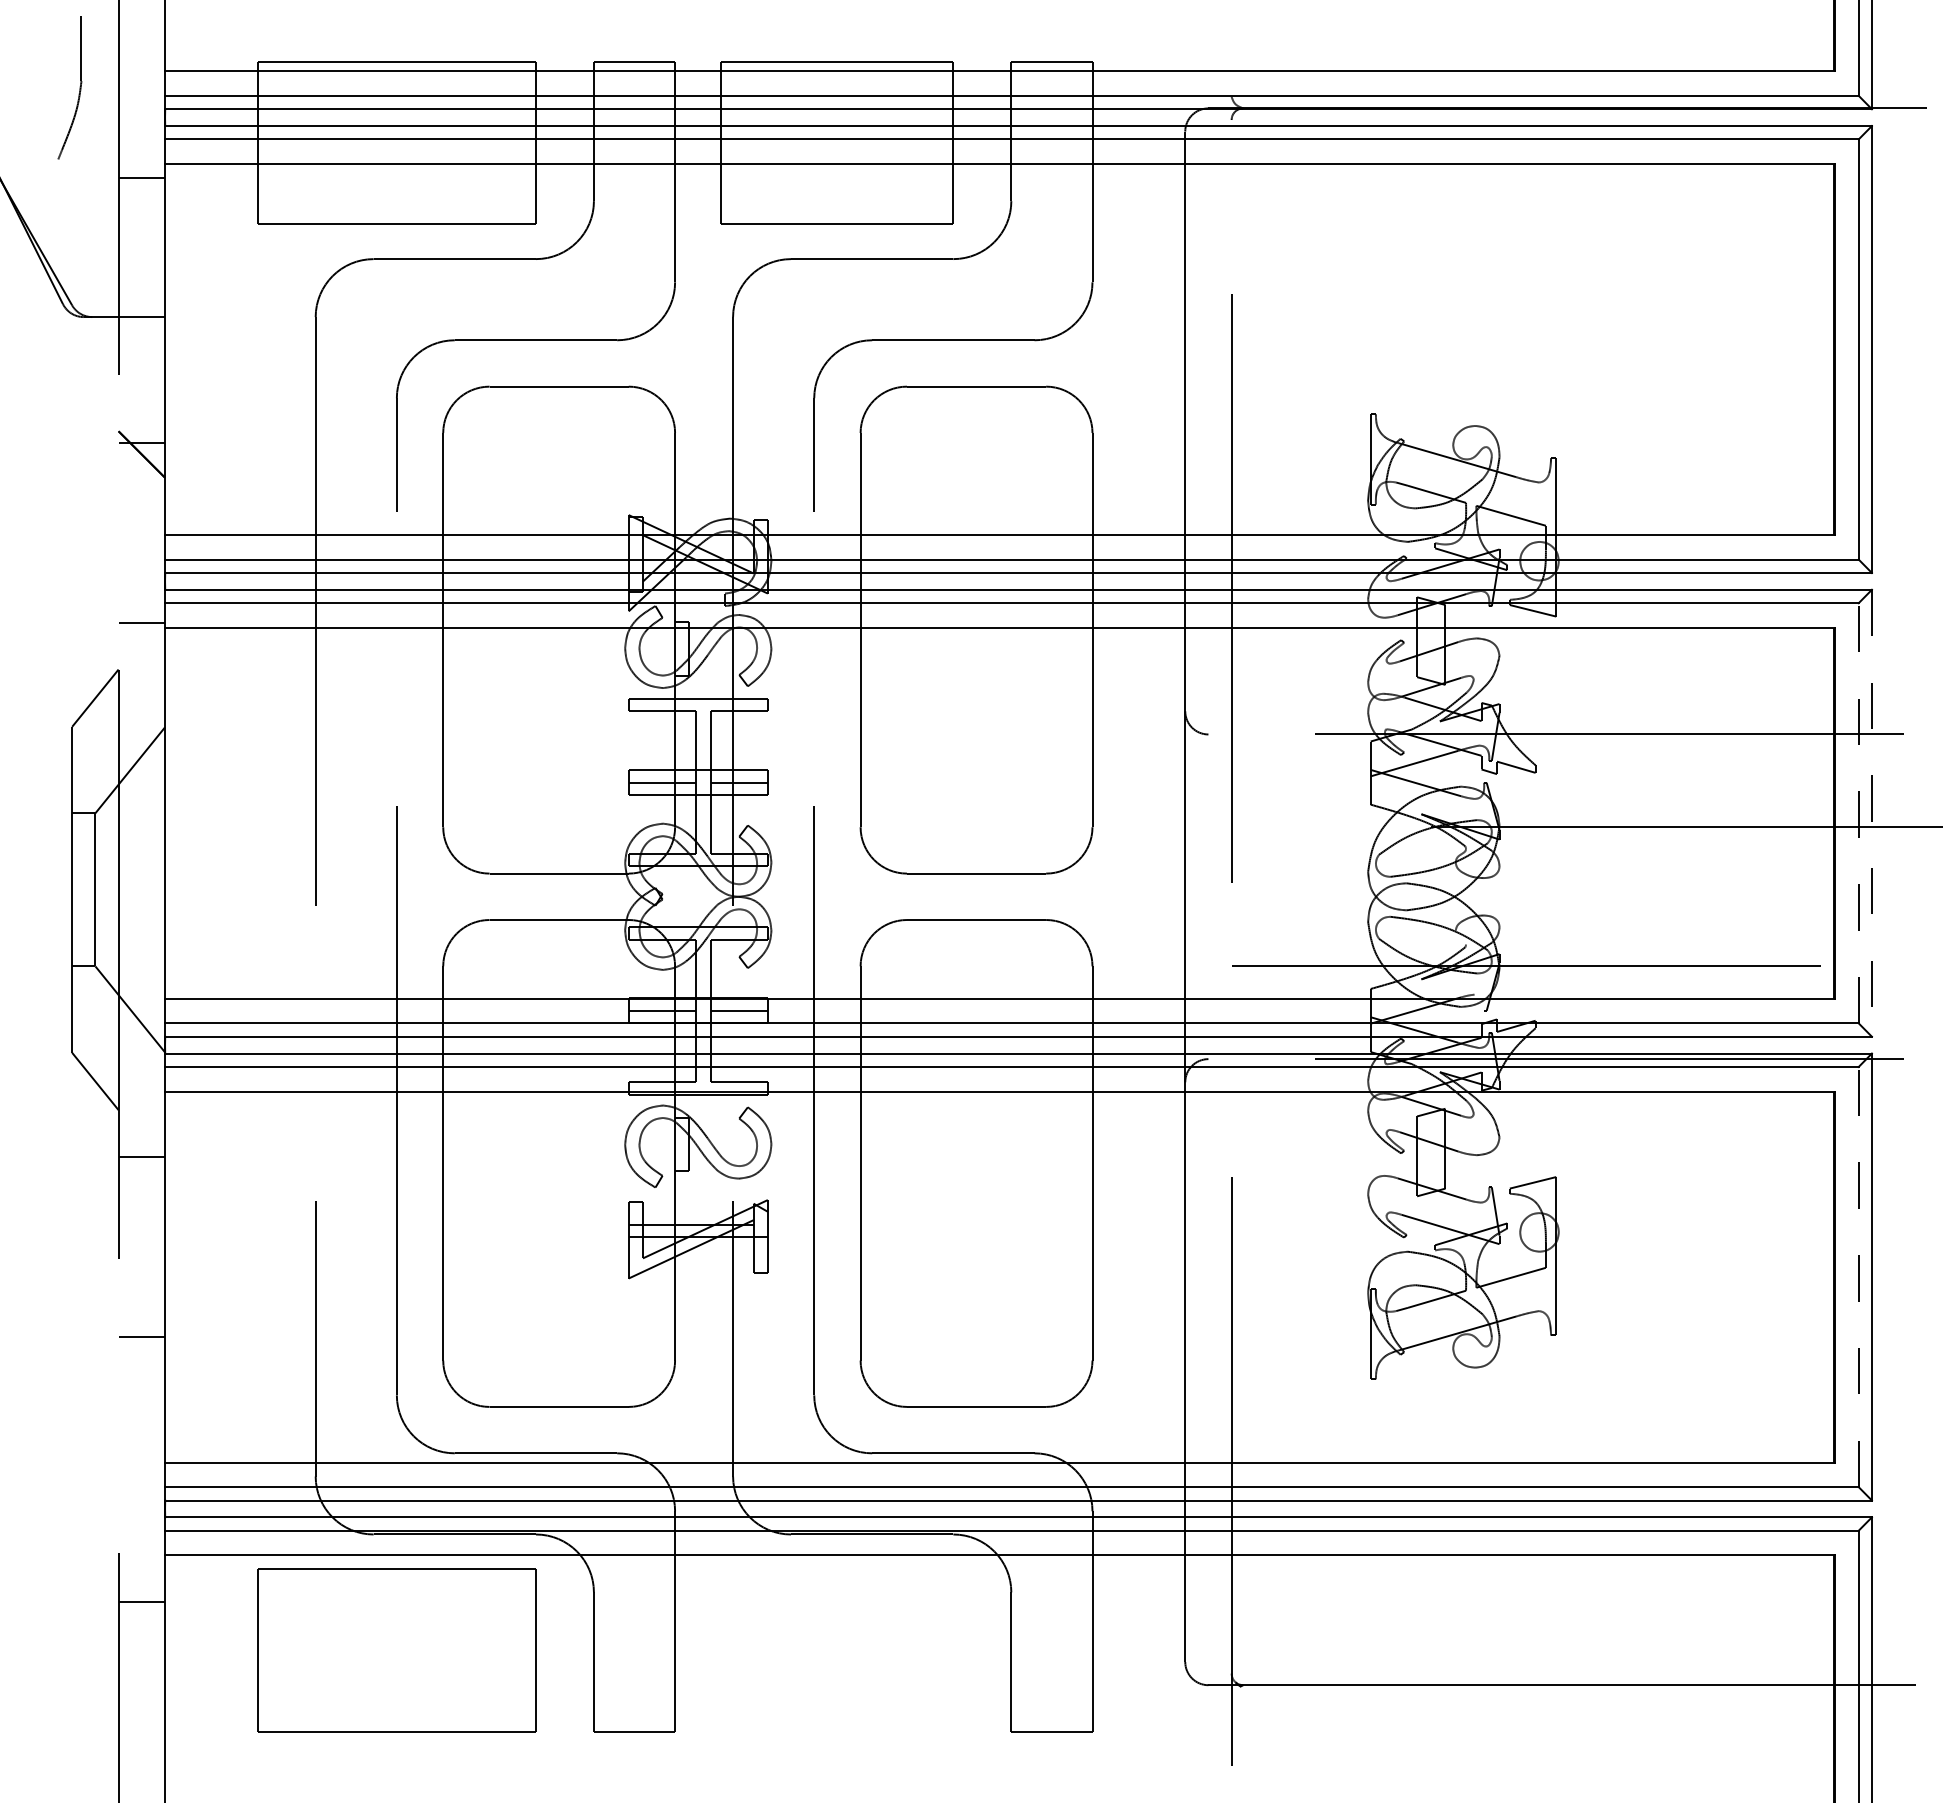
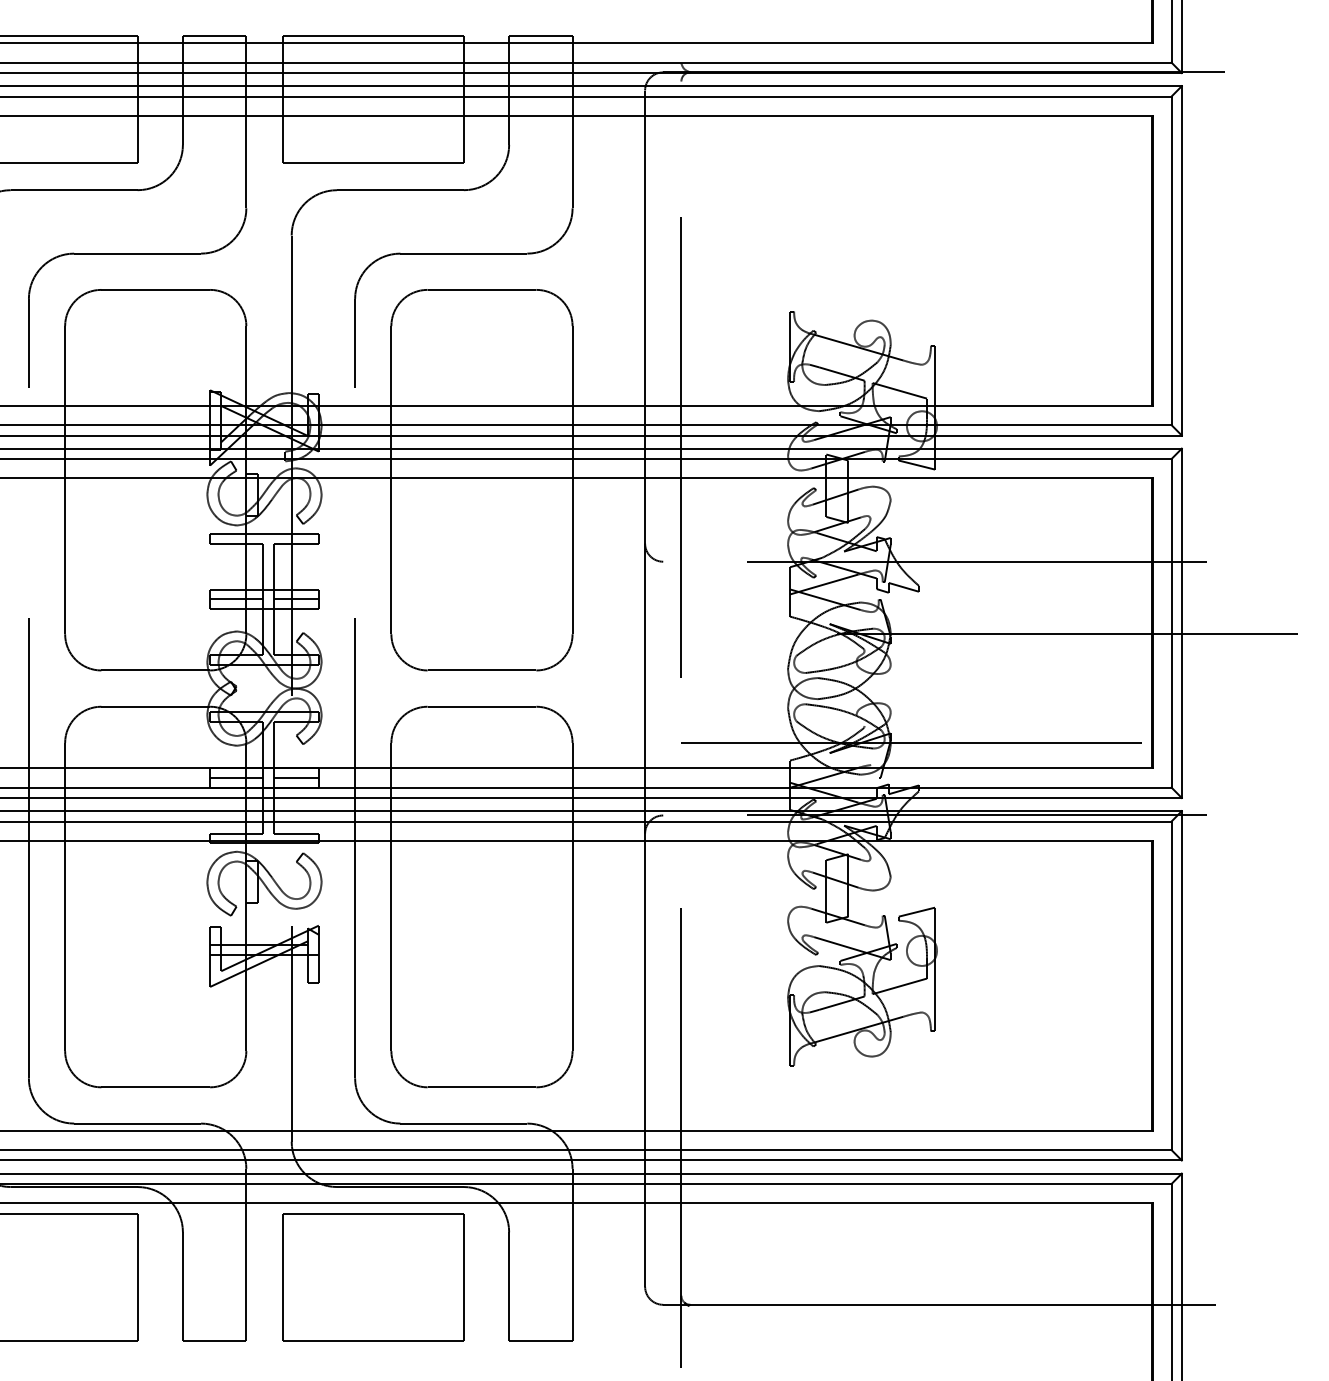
line: (1858, 812) -> (1171, 622), dashed -> solid
line: (1871, 813) -> (1181, 623), dashed -> solid
line: (1858, 1276) -> (1171, 985), dashed -> solid
part: (836, 1650) -> (372, 1277), added

